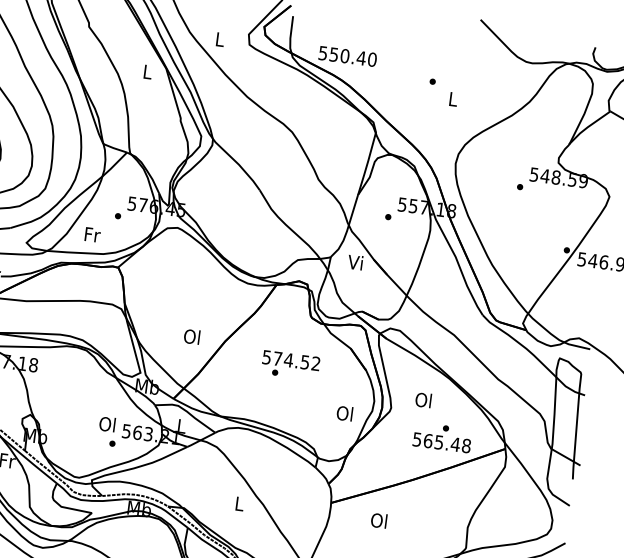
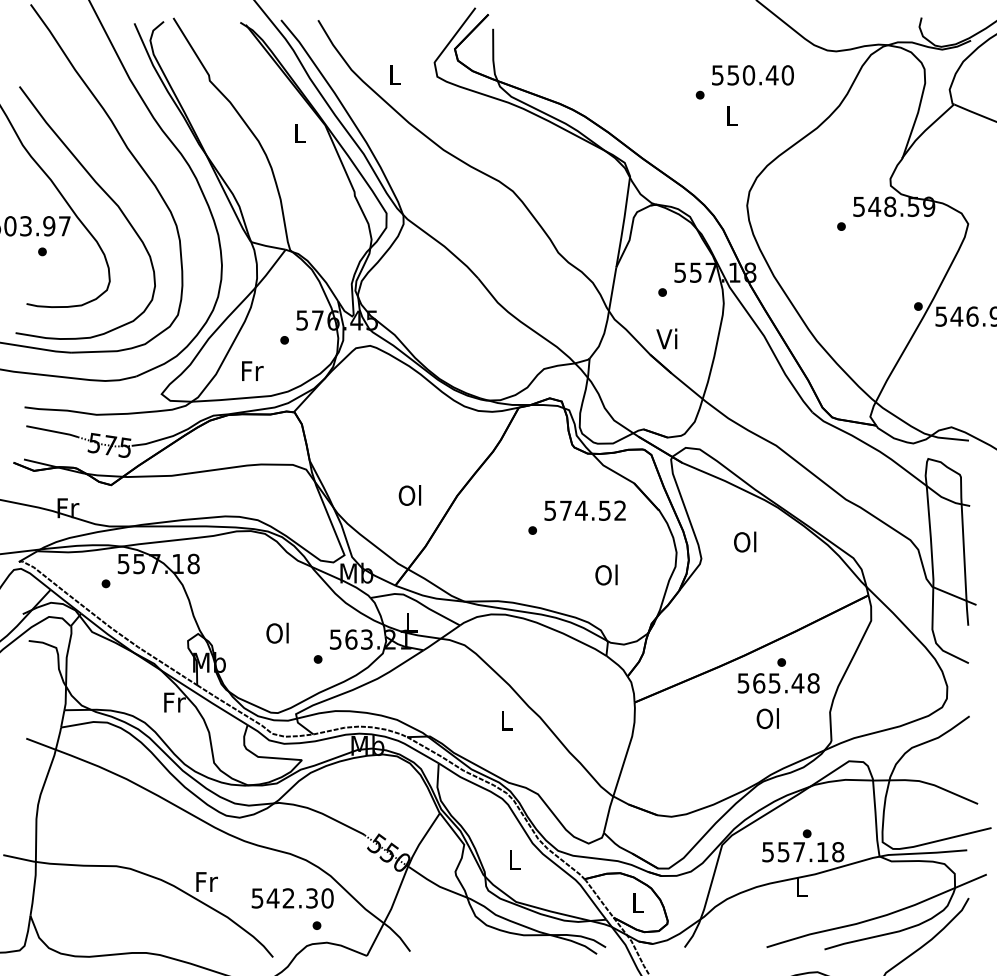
text: (347, 56) -> (752, 75), moved
text: (355, 262) -> (666, 338), moved
text: (290, 360) -> (584, 510), moved
text: (344, 413) -> (606, 574), moved
text: (107, 423) -> (277, 632), moved
text: (442, 437) -> (778, 675), moved
text: (378, 520) -> (767, 718), moved

